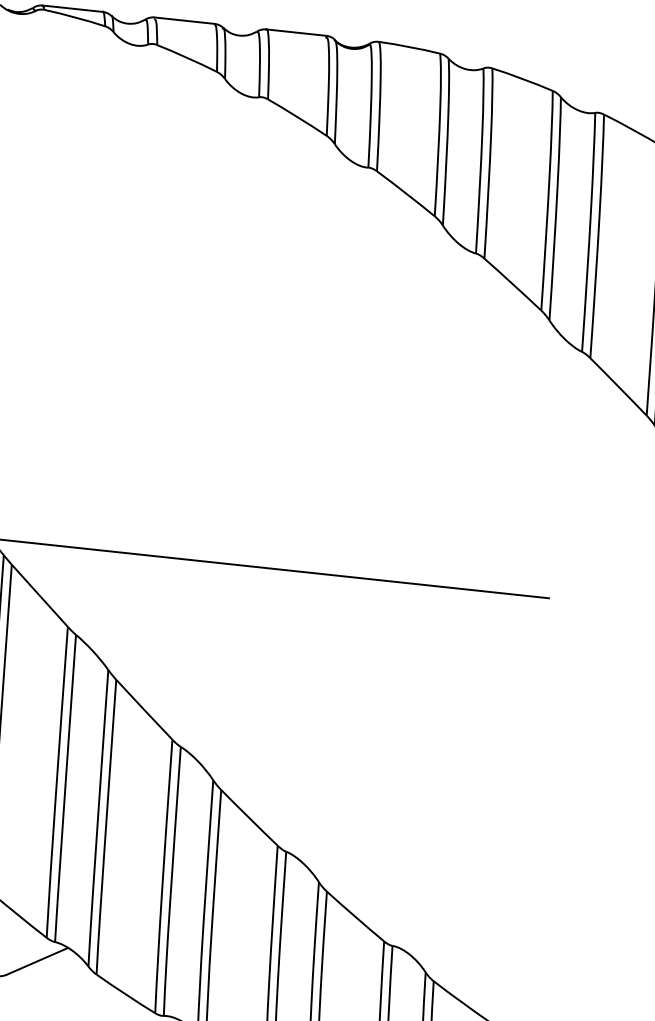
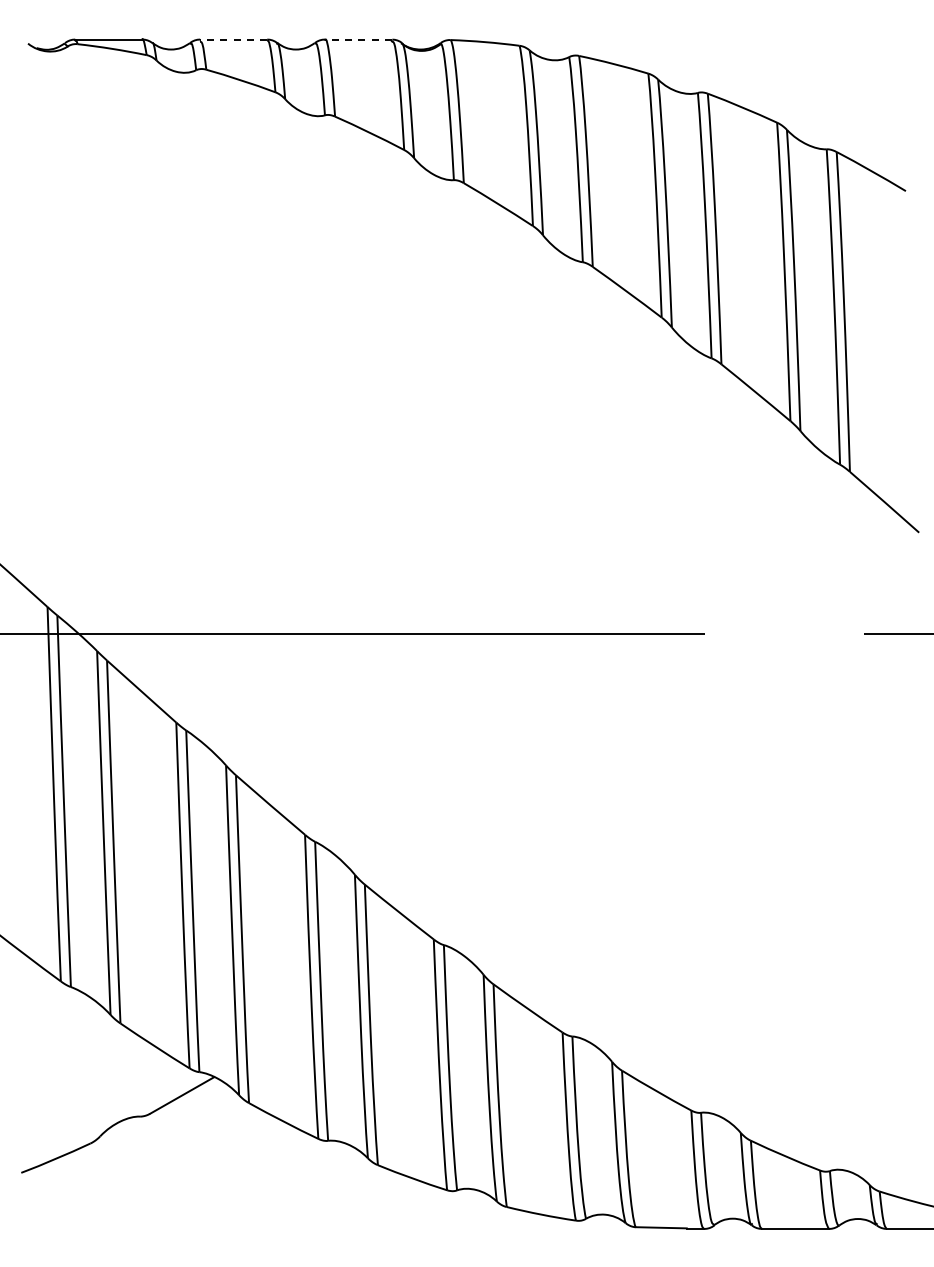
line: (184, 20) -> (233, 39), solid -> dashed
line: (296, 32) -> (358, 39), solid -> dashed

